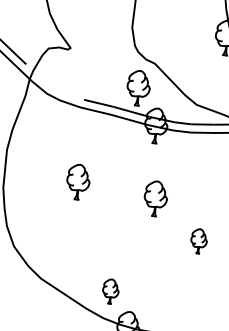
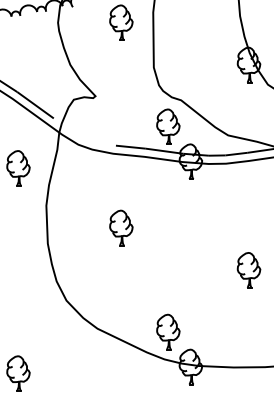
part: (155, 198) -> (200, 233), removed
part: (198, 241) -> (248, 270), size x1.43
part: (110, 291) -> (168, 331), size x1.43

